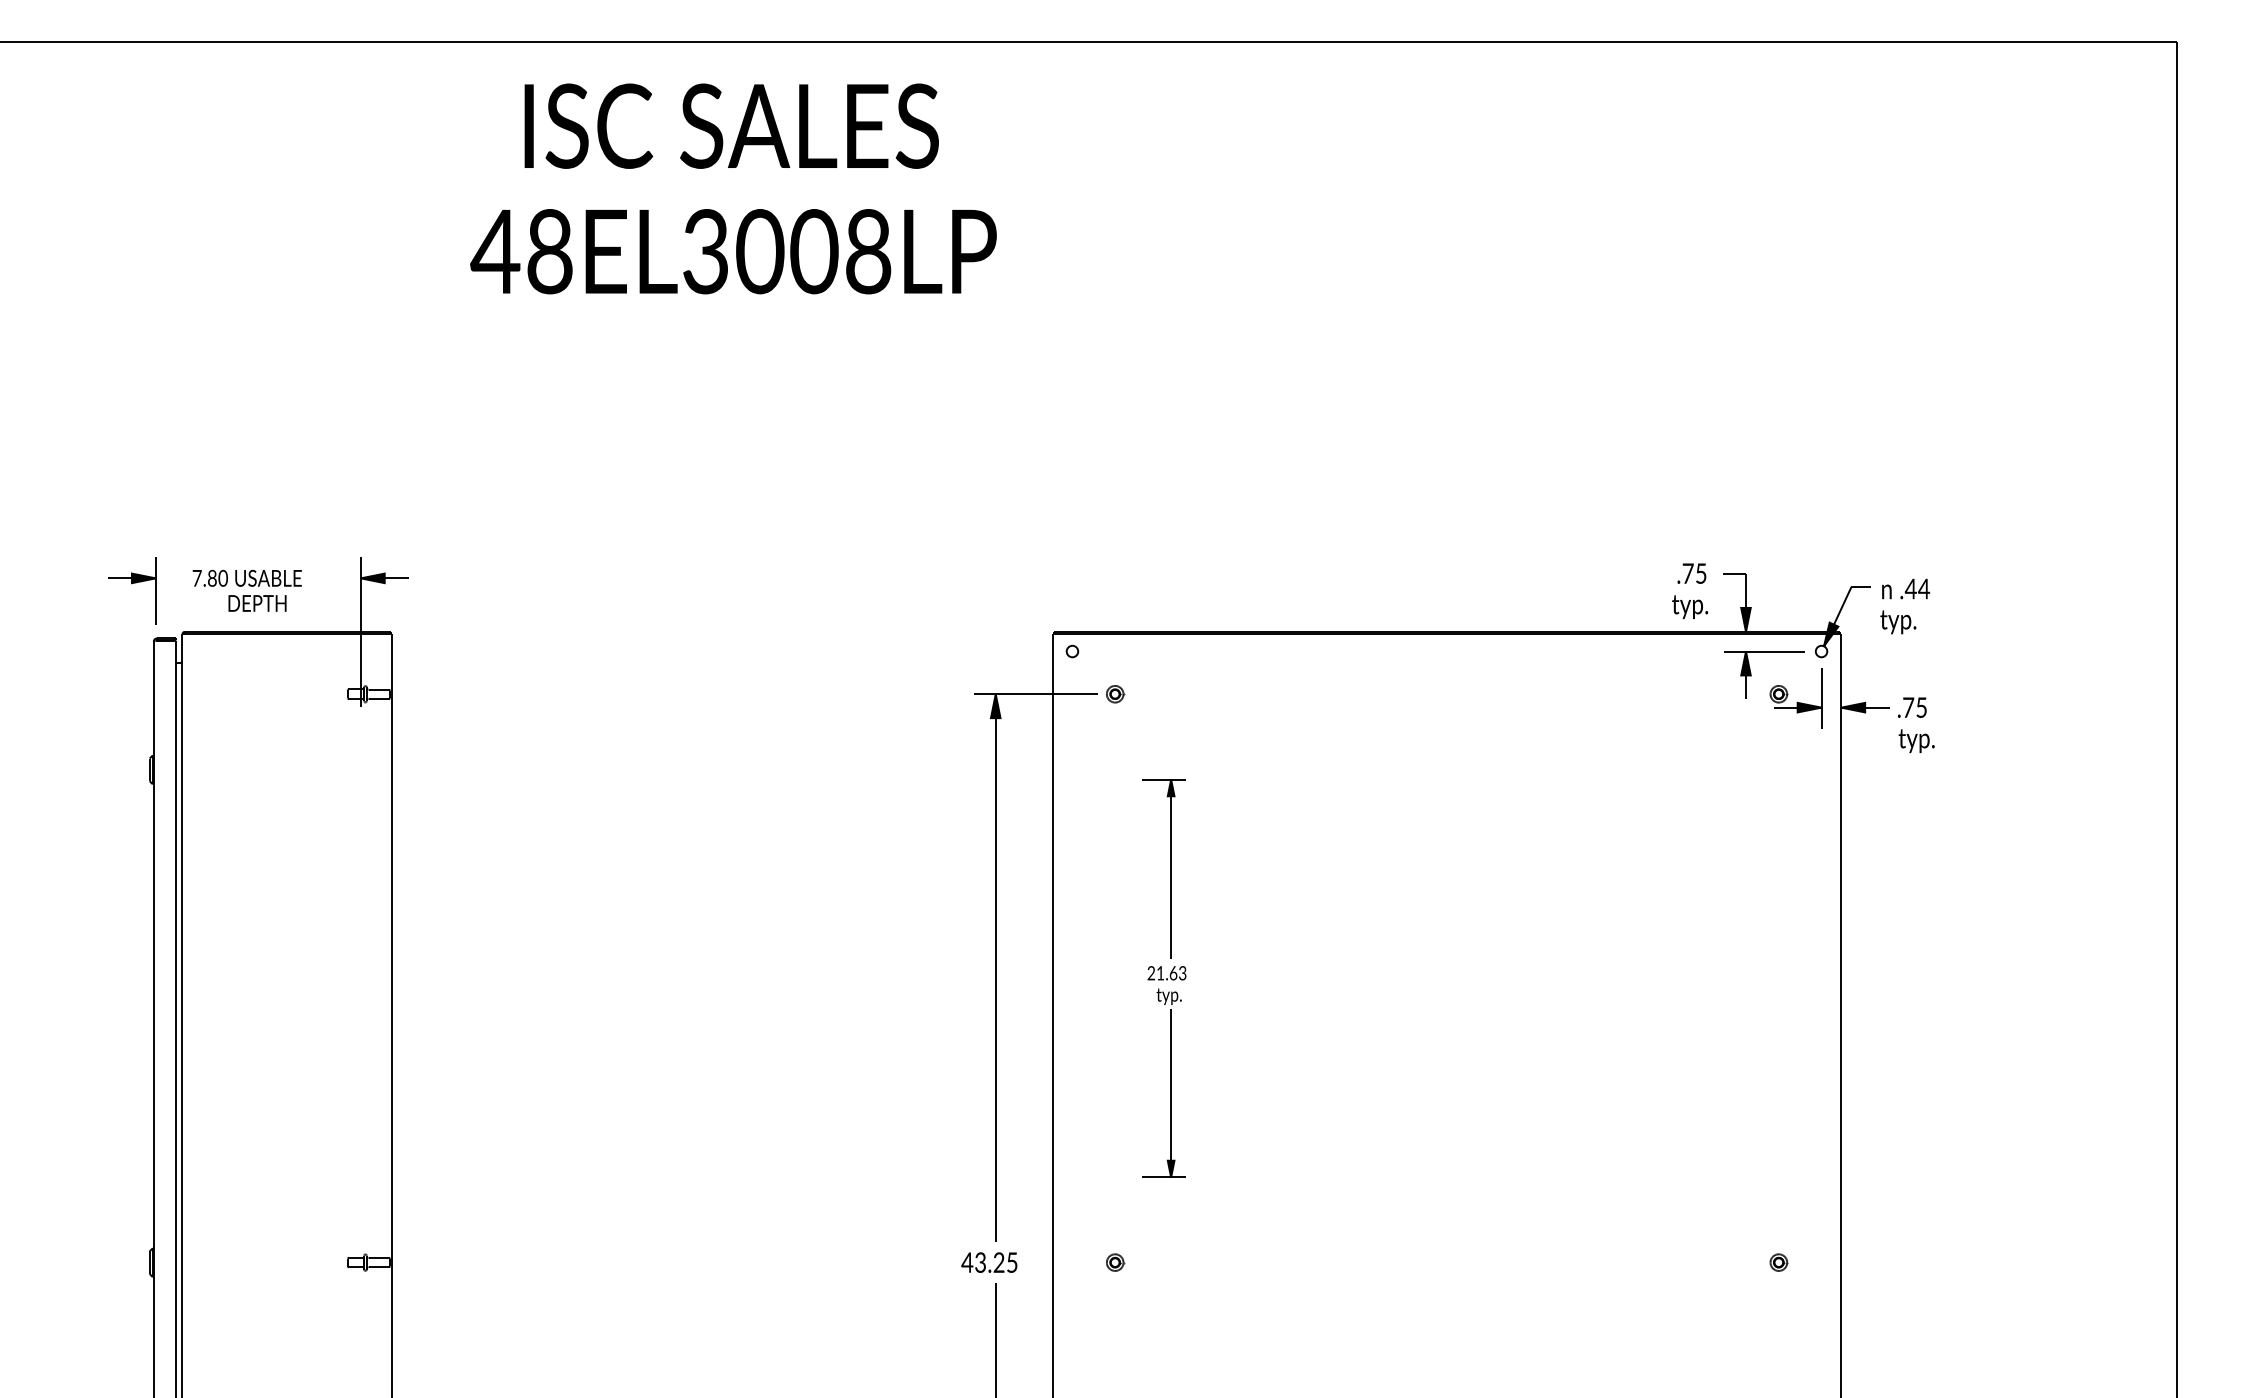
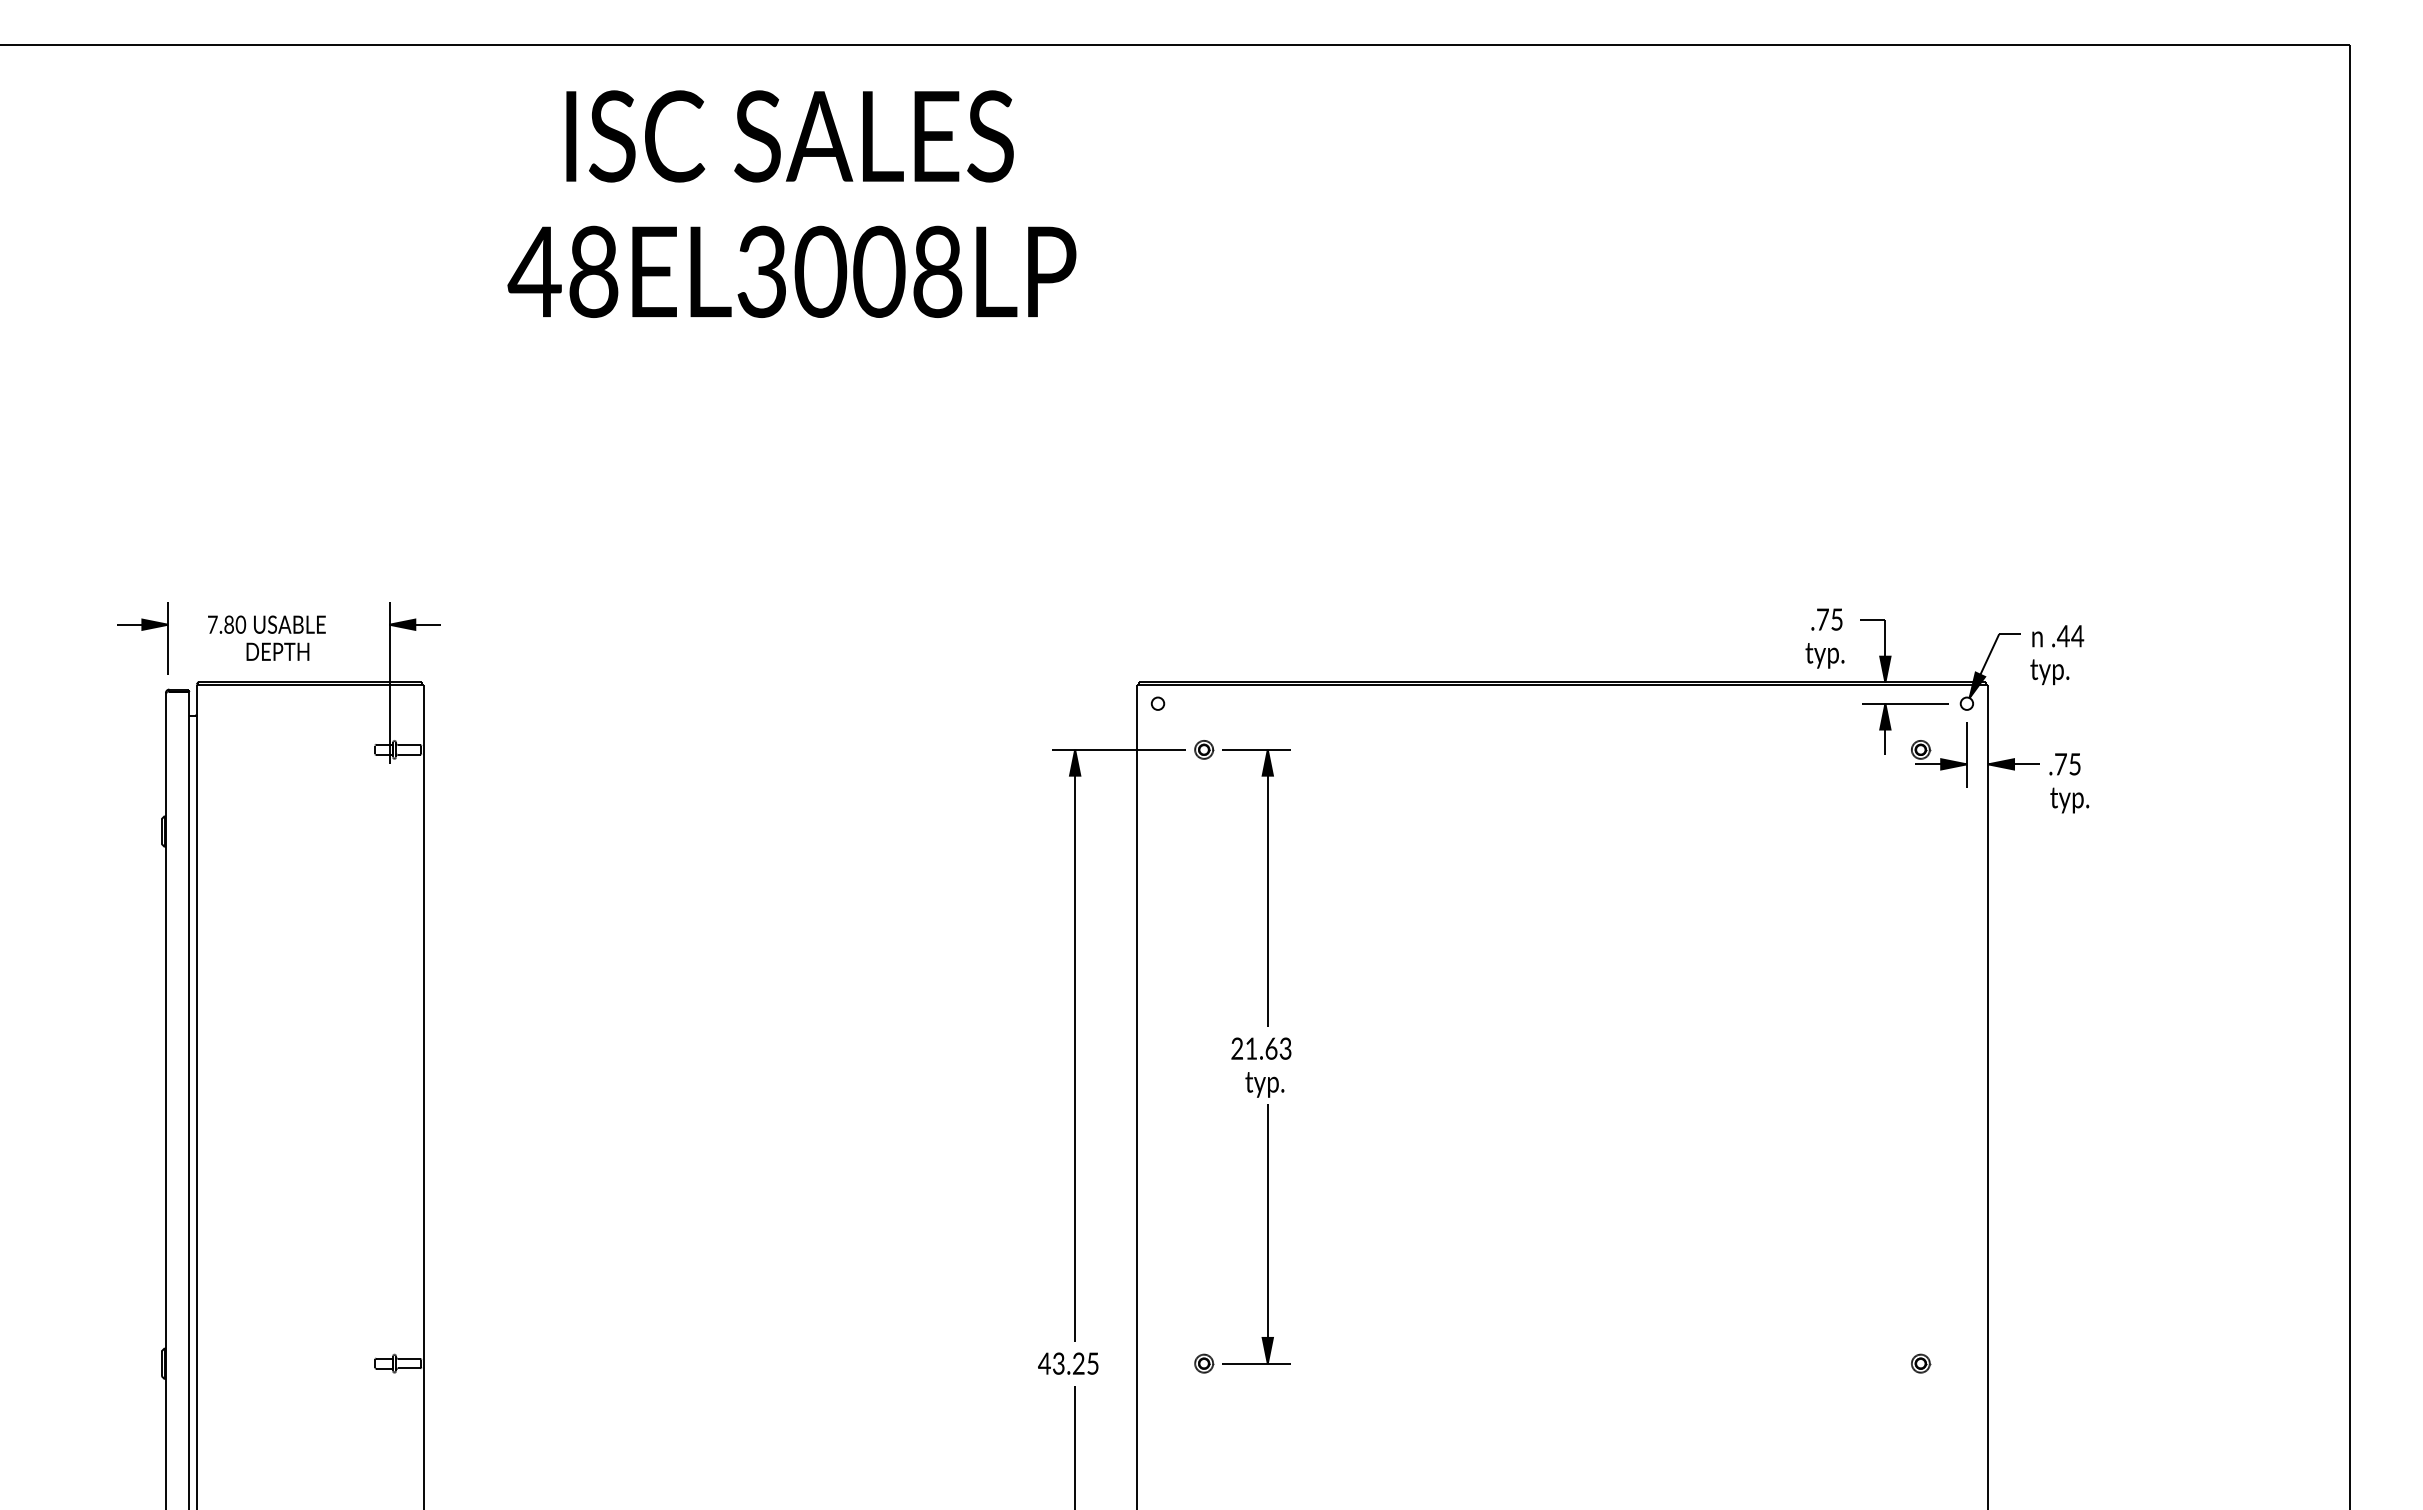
part: (1163, 978) -> (1256, 1056), size x1.43

